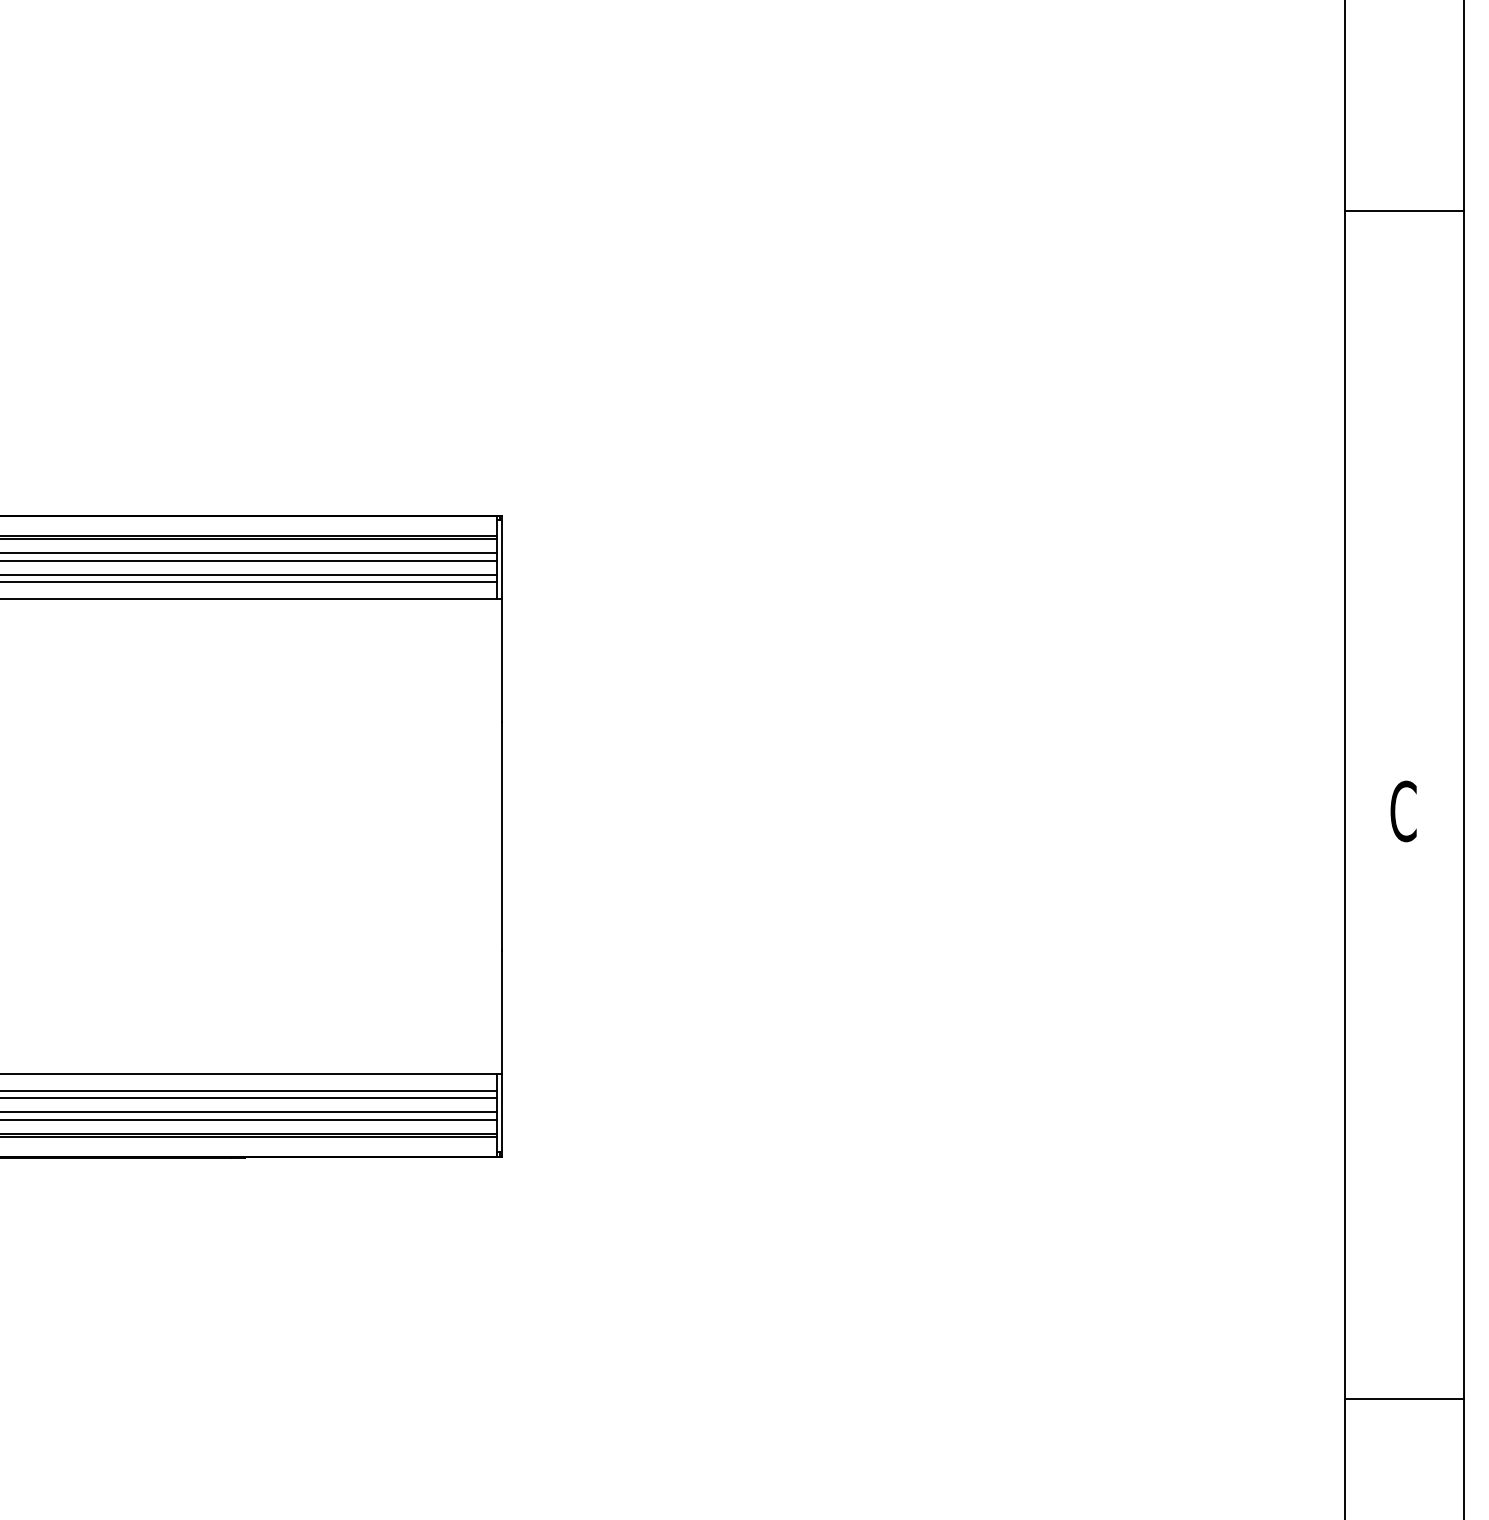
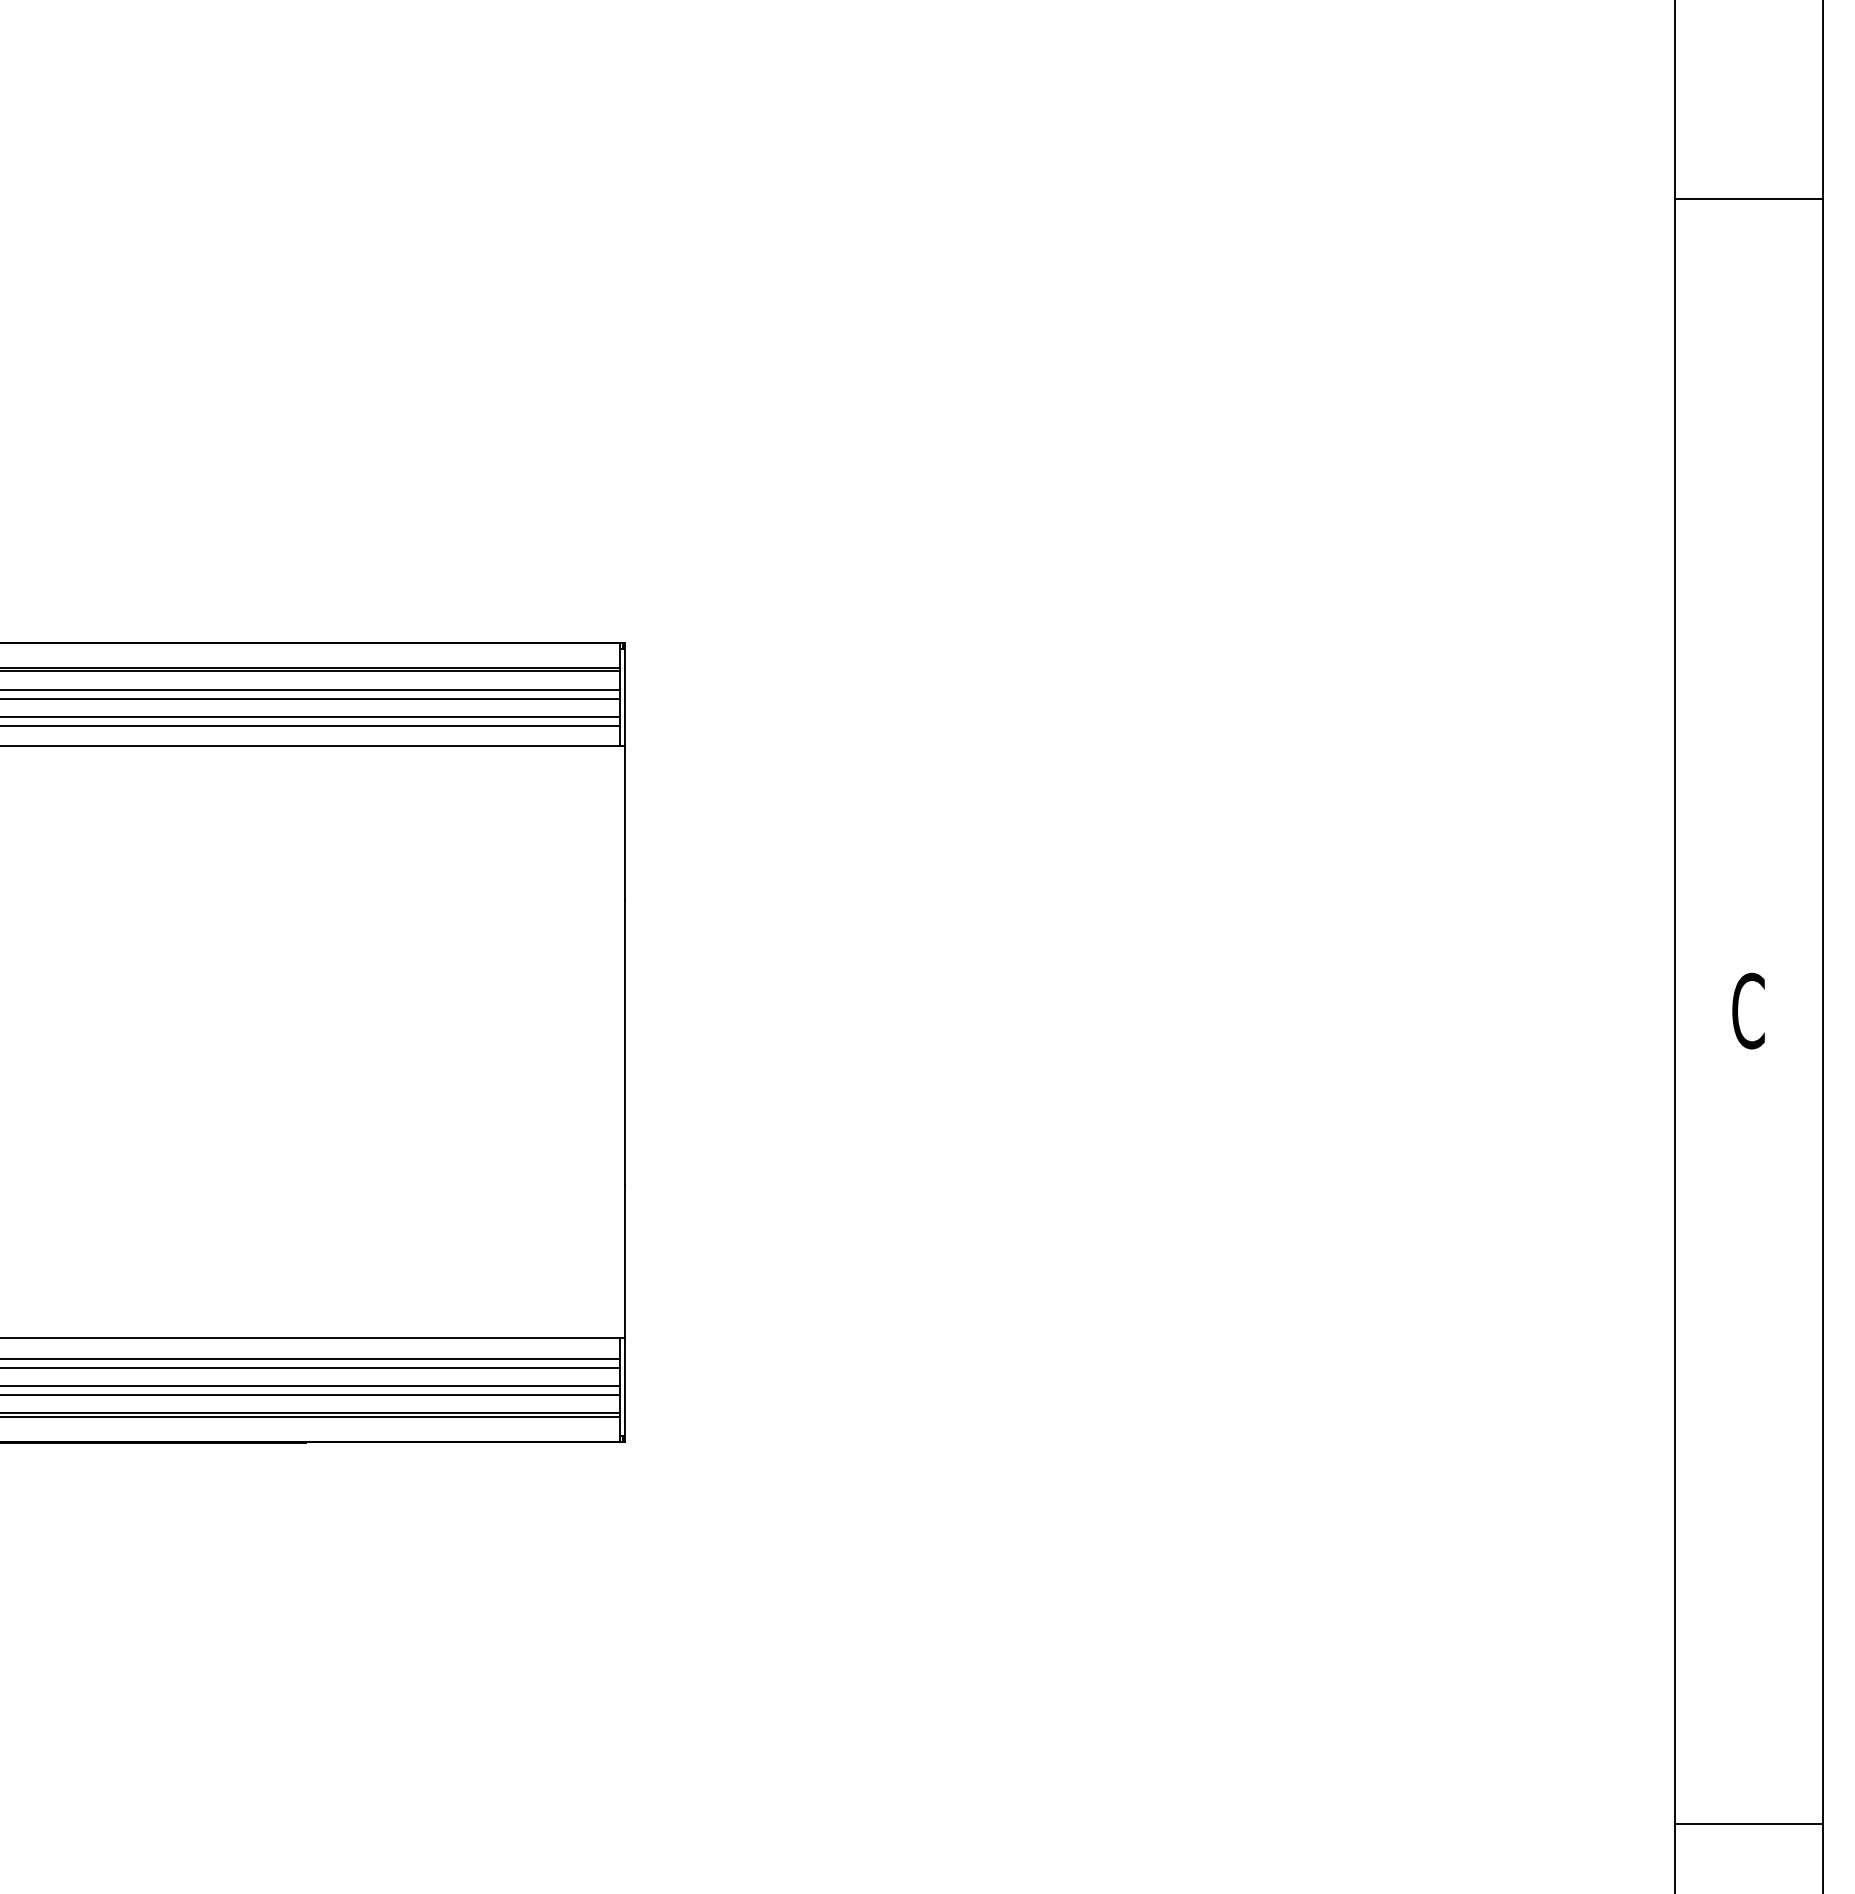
line: (1404, 211) -> (1749, 199), moved
line: (1404, 1398) -> (1749, 1823), moved

